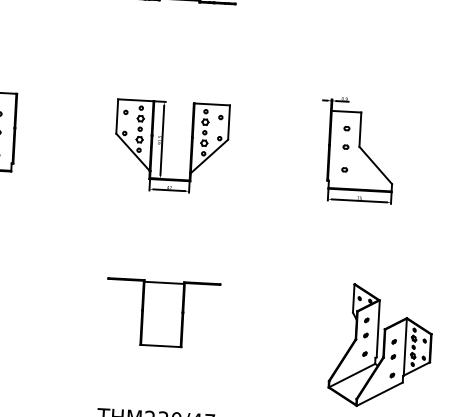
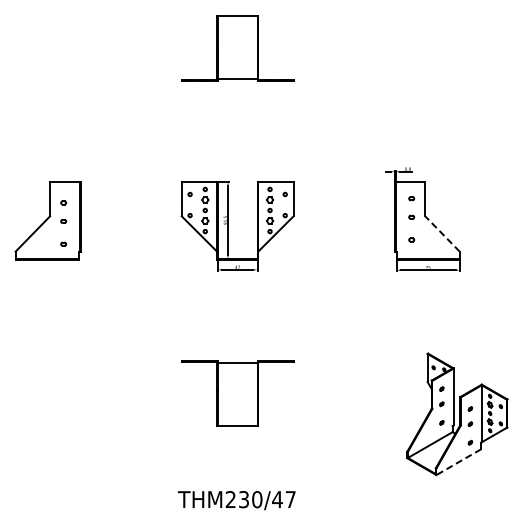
line: (375, 165) -> (442, 233), solid -> dashed
line: (379, 394) -> (458, 462), solid -> dashed

